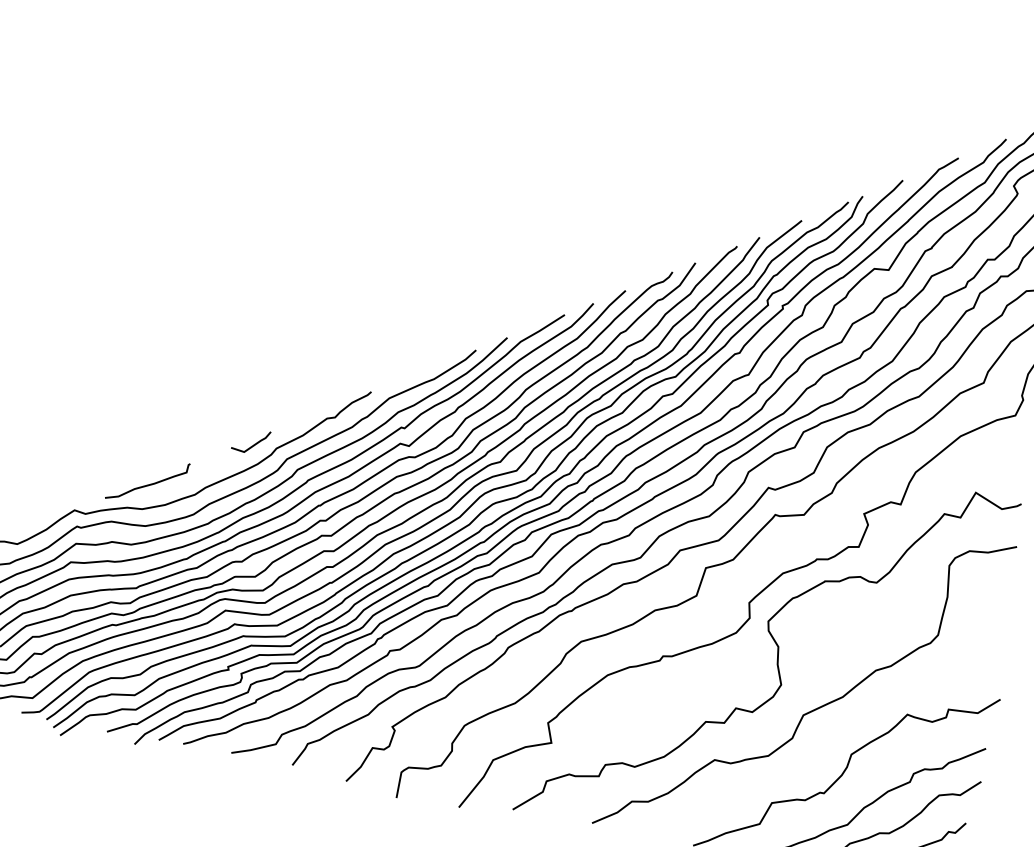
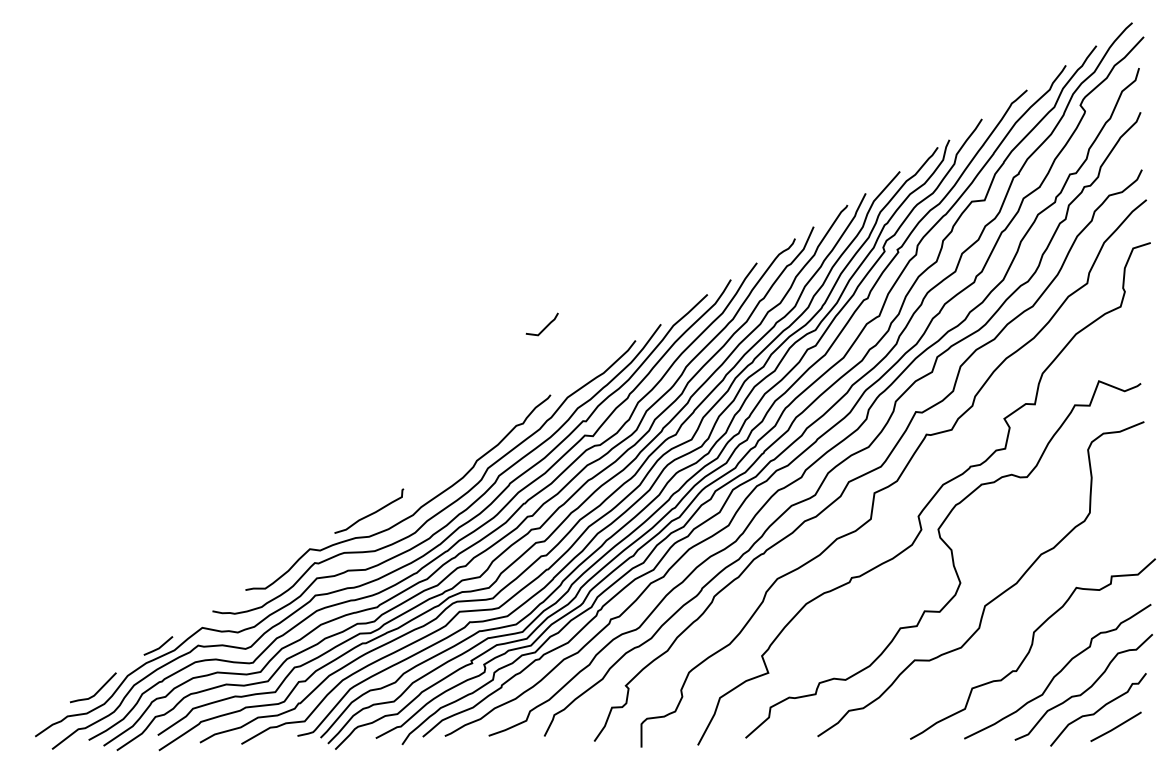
line: (252, 444) -> (544, 327), moved

